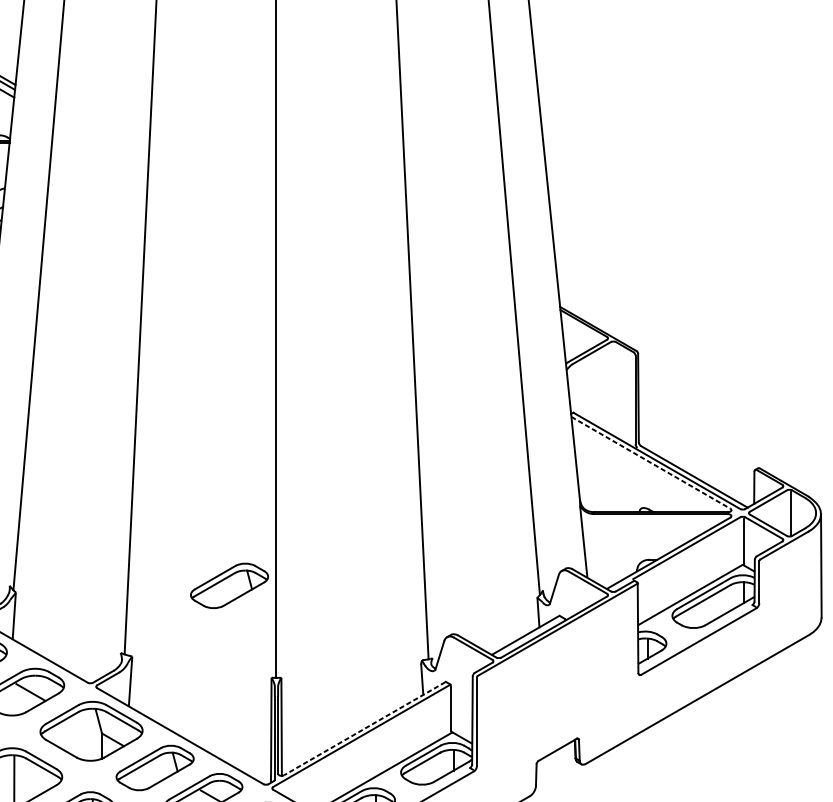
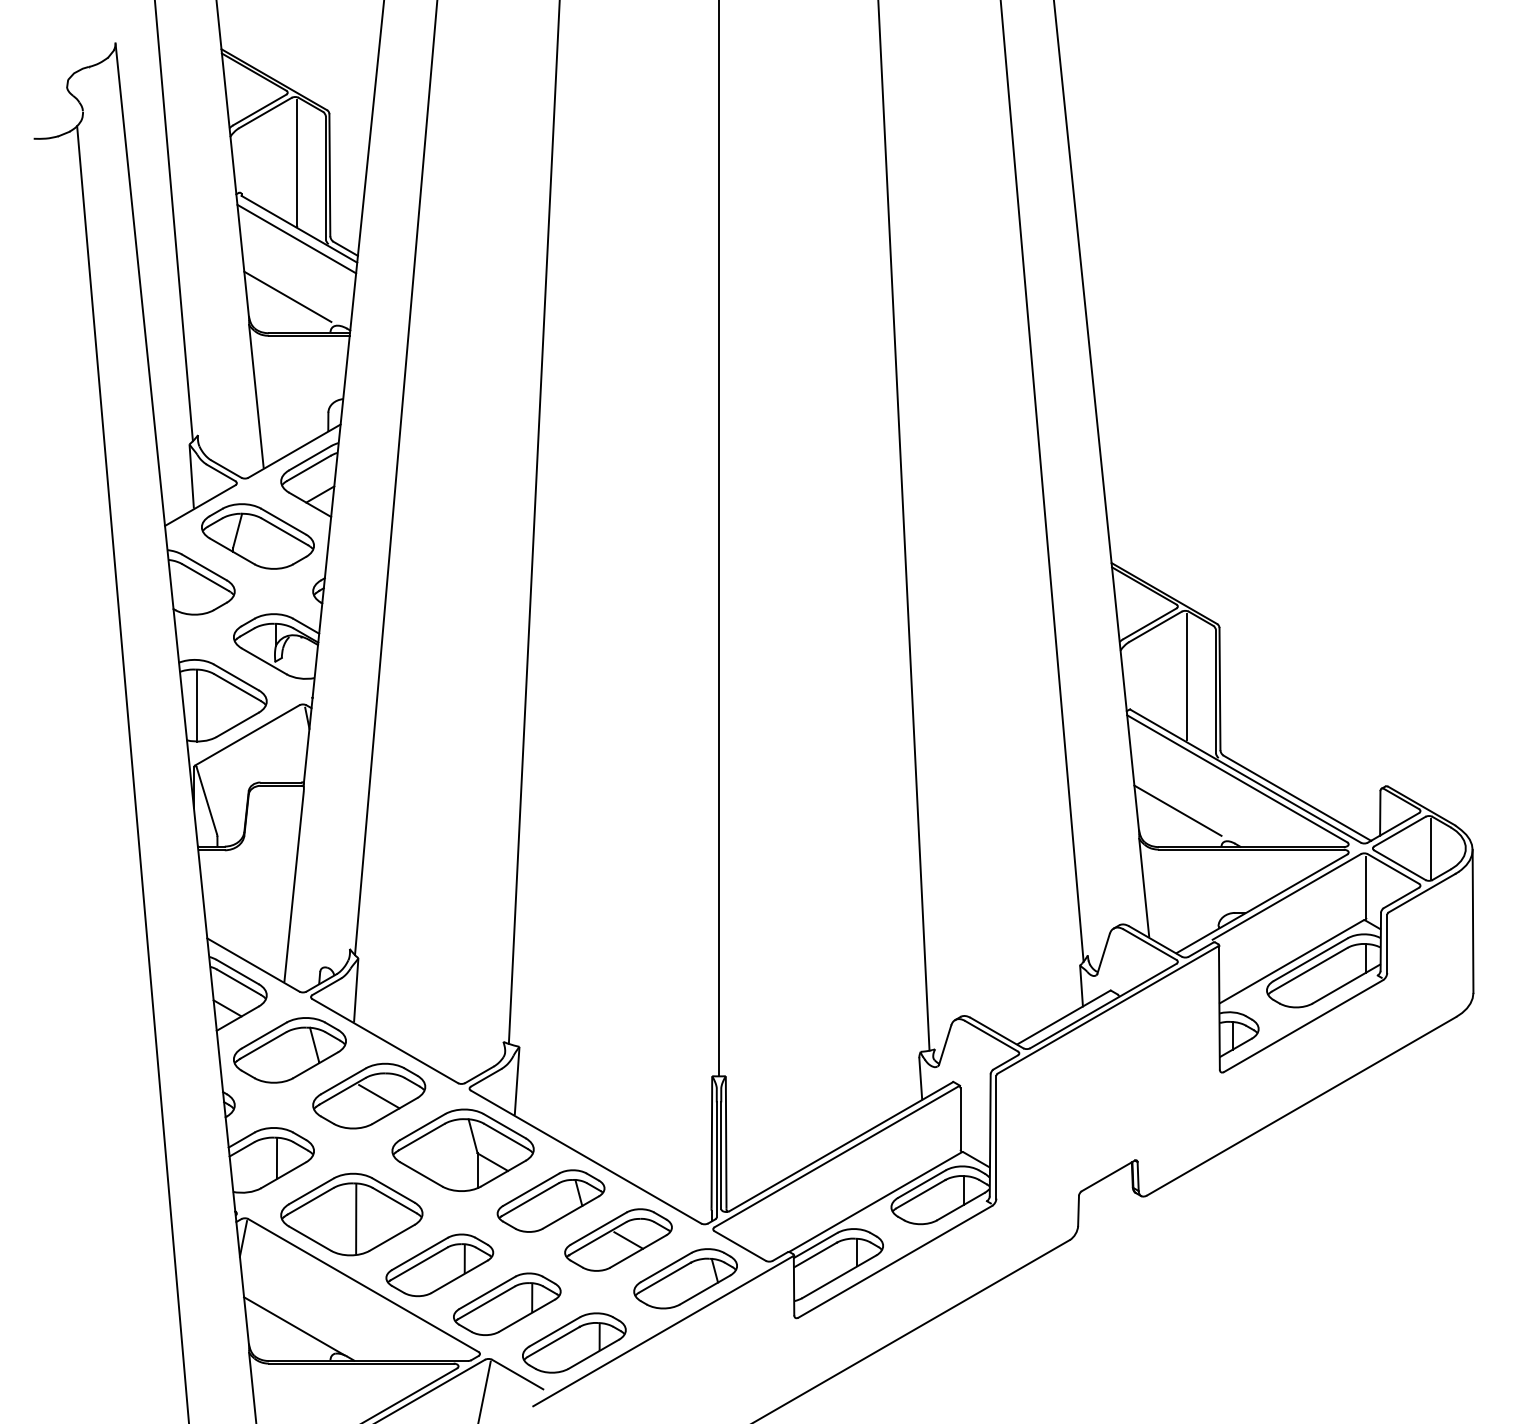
line: (615, 388) -> (1187, 676), added
line: (651, 463) -> (1237, 779), dashed -> solid
line: (607, 485) -> (1177, 810), added
part: (229, 585) -> (653, 948), removed
line: (364, 728) -> (841, 1146), dashed -> solid

